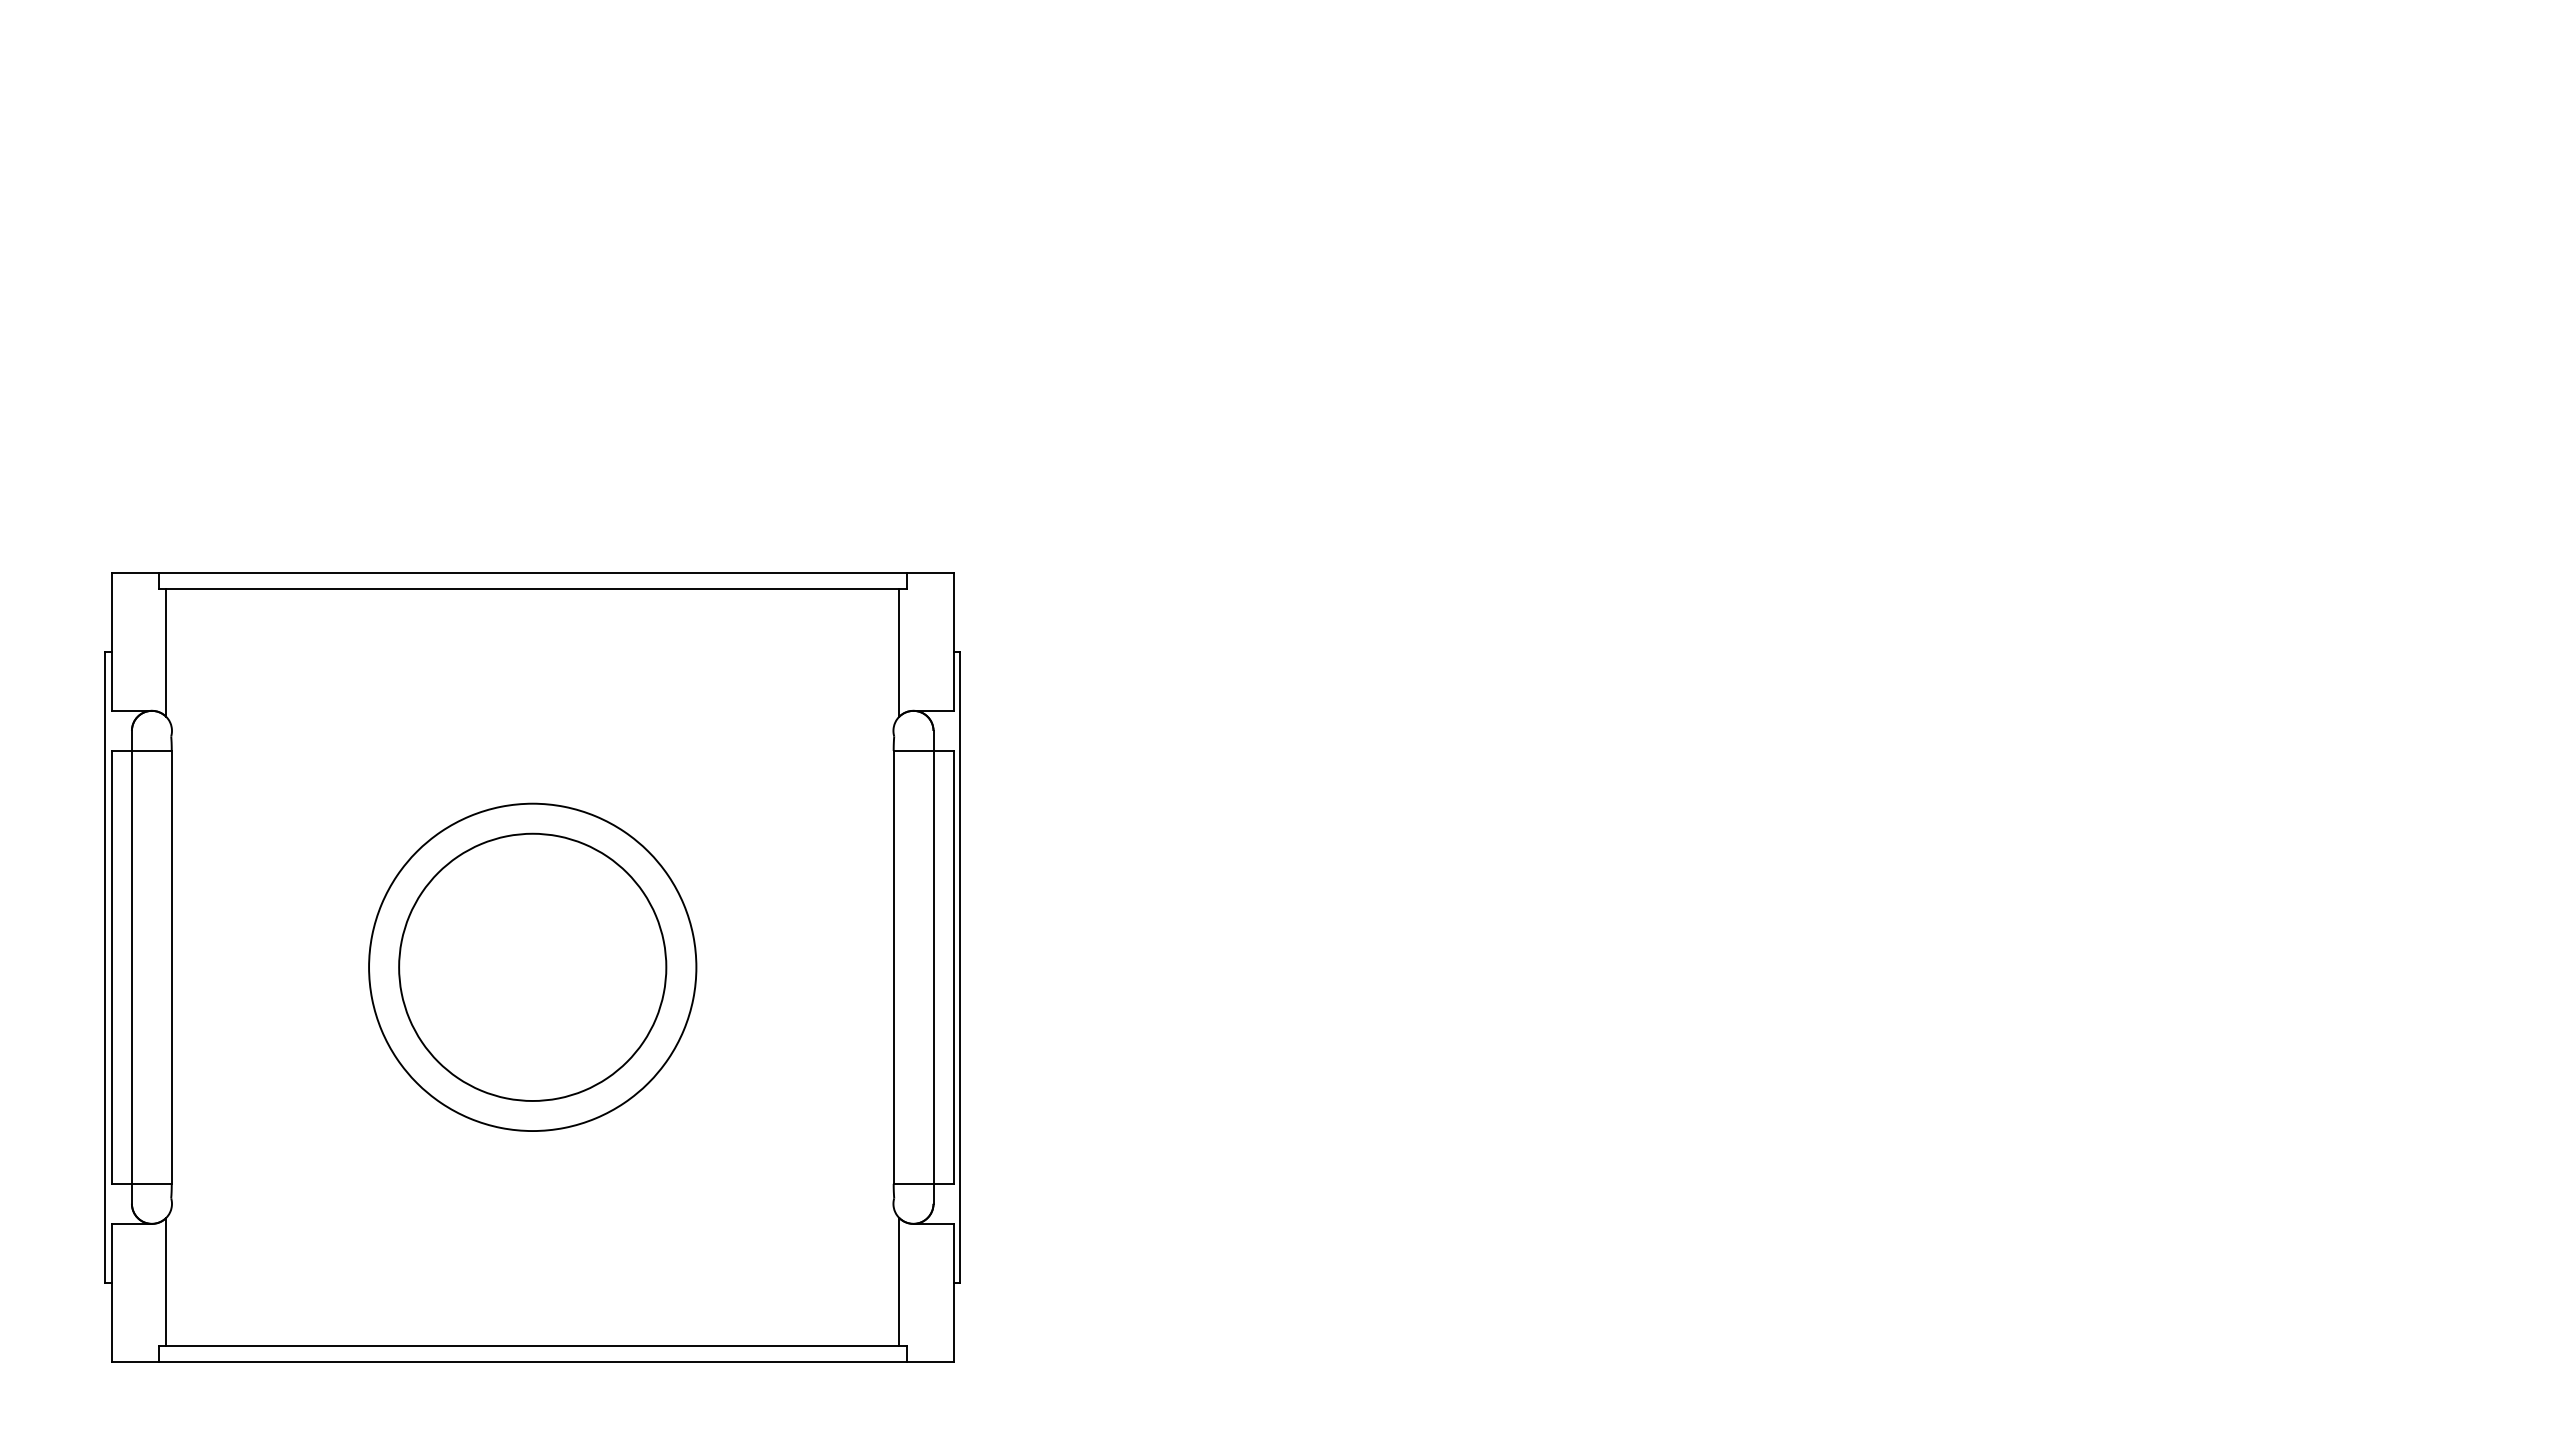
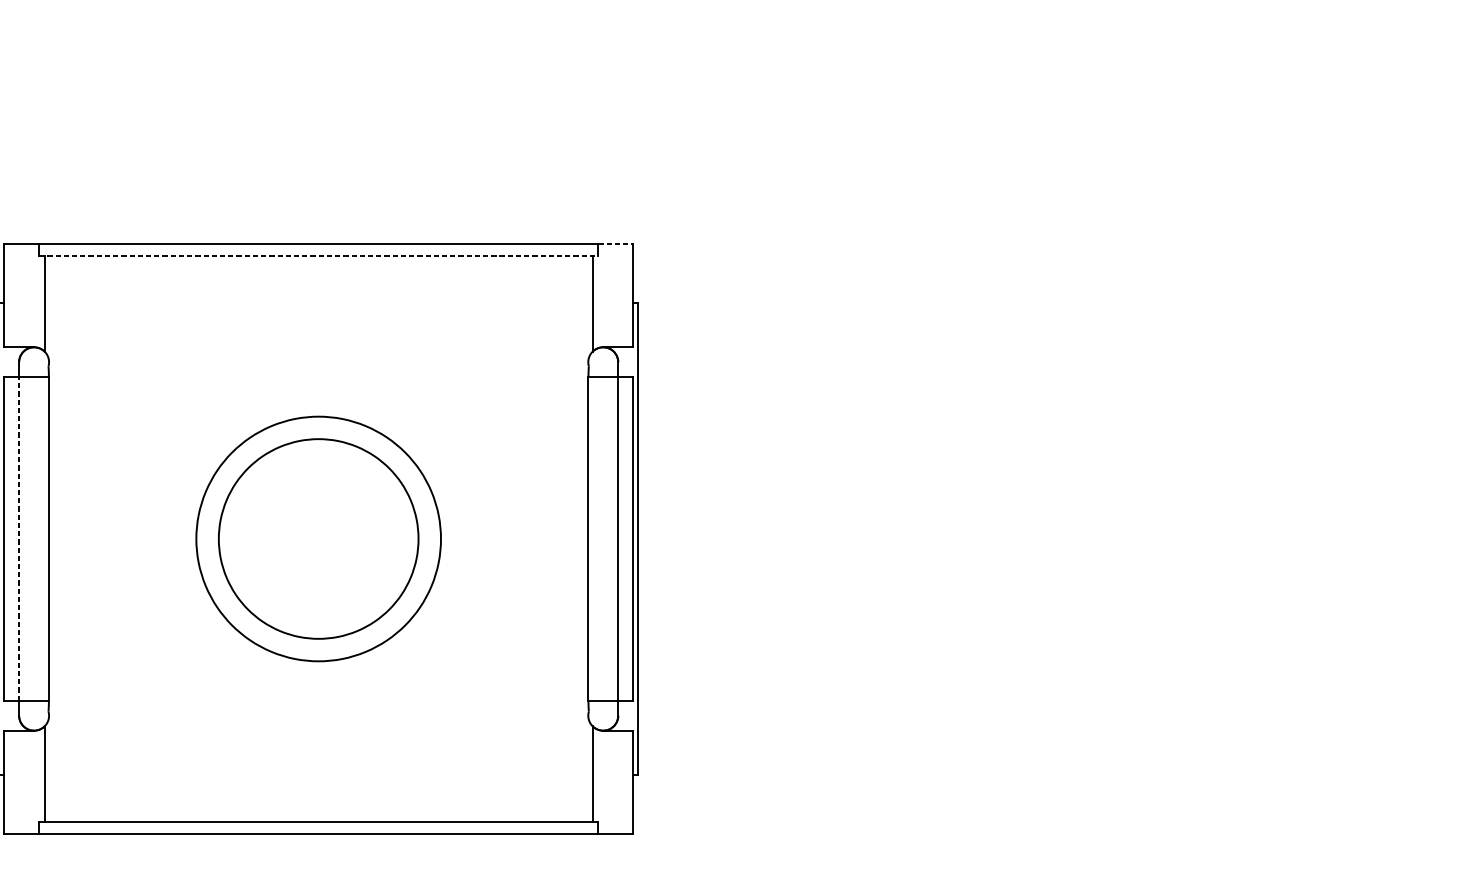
line: (930, 573) -> (615, 244), solid -> dashed
line: (533, 589) -> (319, 256), solid -> dashed
line: (131, 966) -> (18, 538), solid -> dashed

